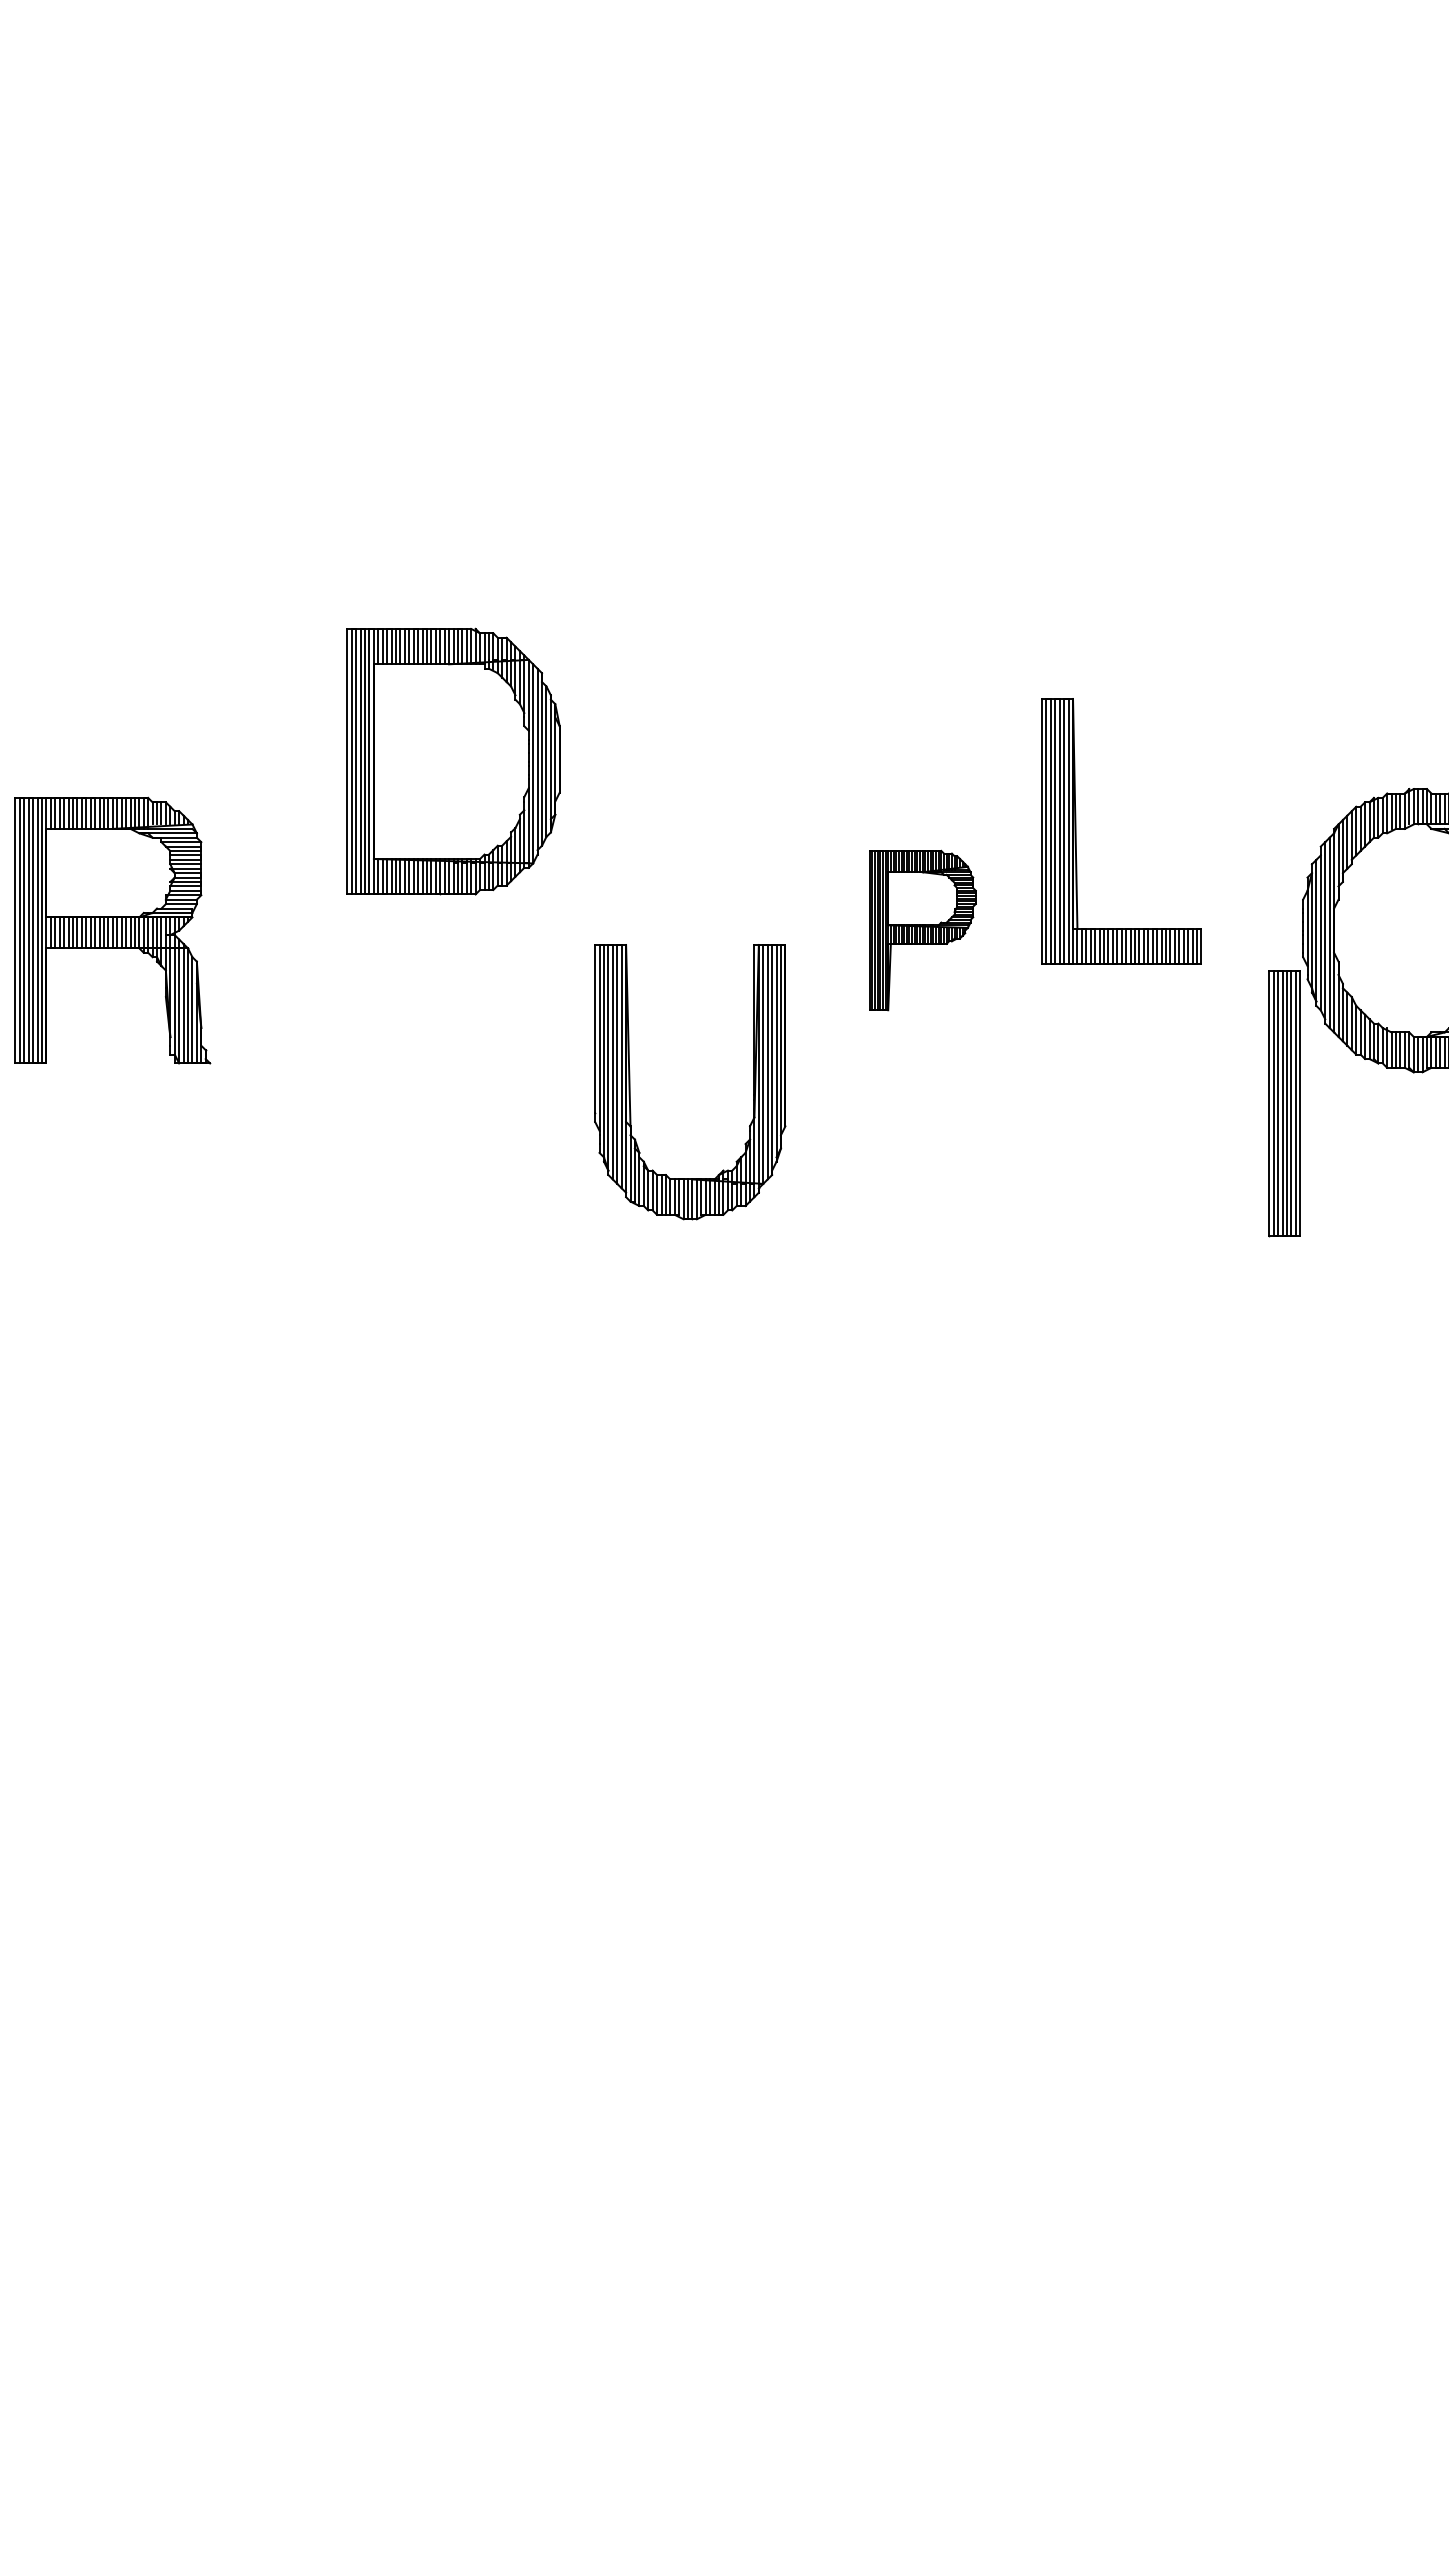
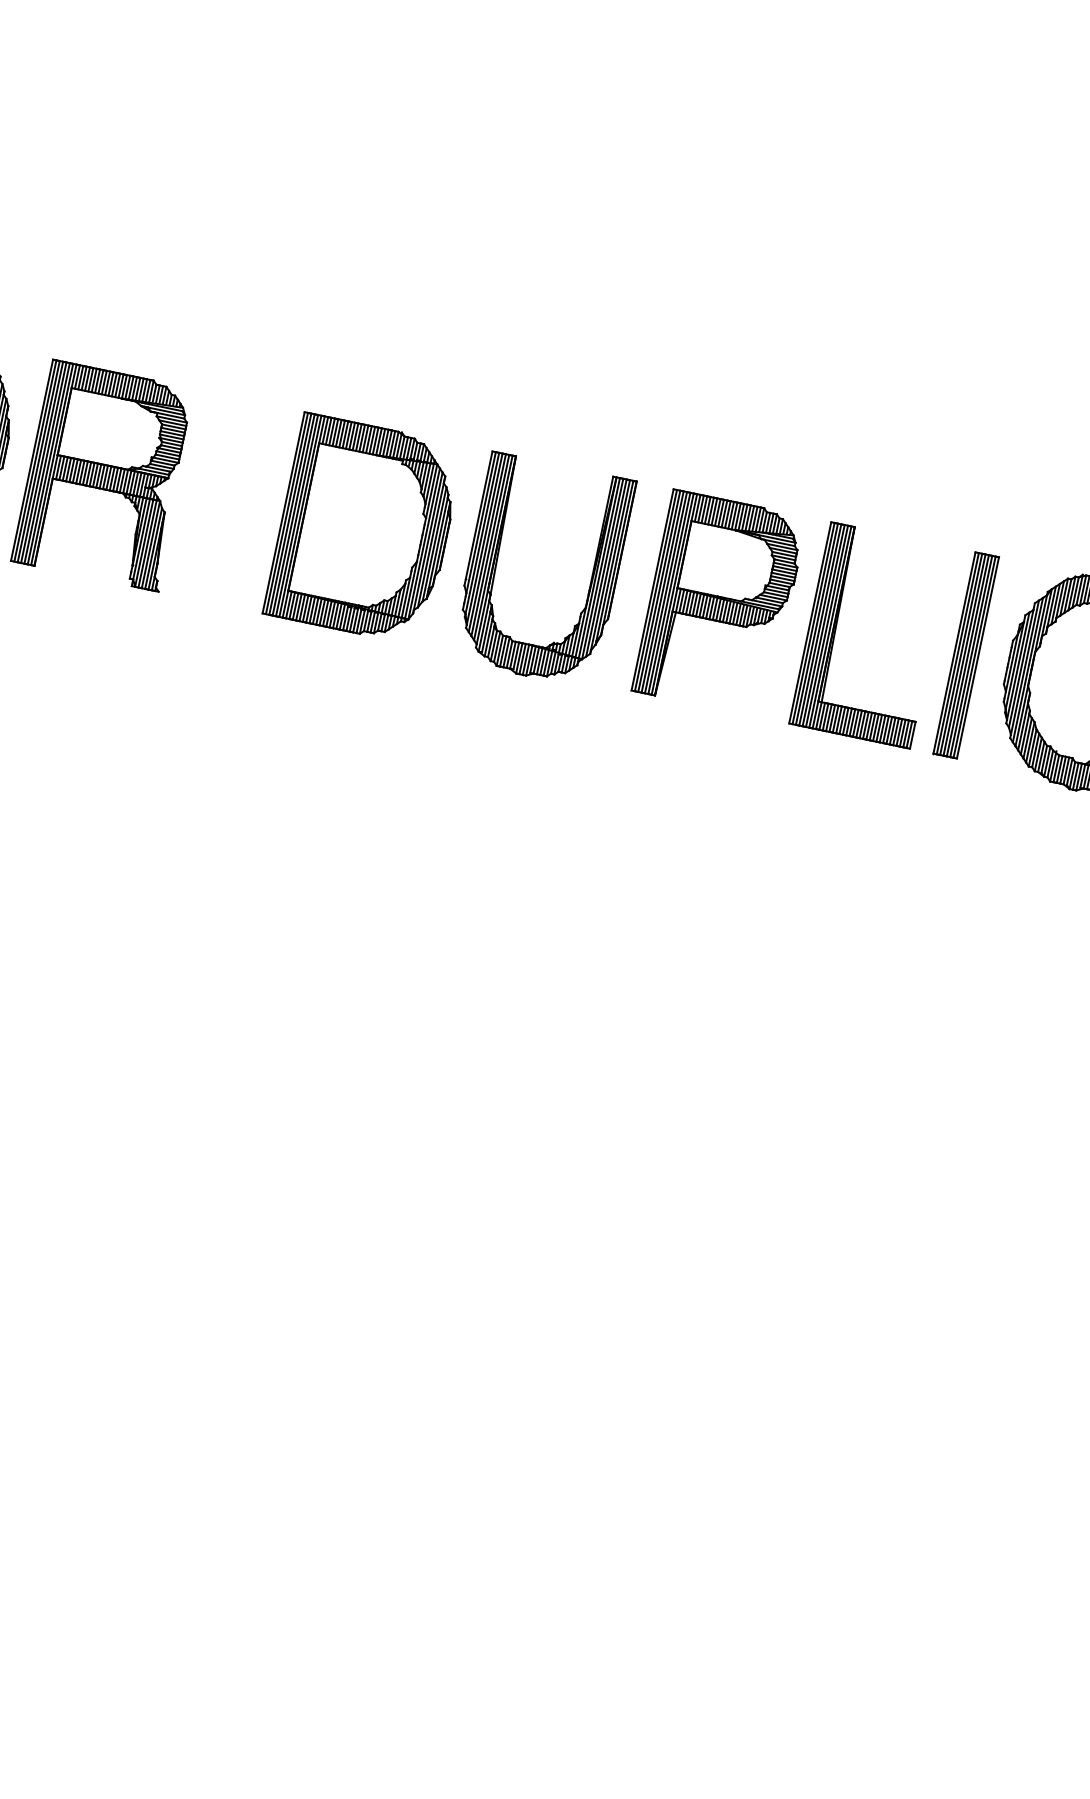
part: (453, 761) -> (364, 529), moved
part: (1076, 831) -> (836, 628), moved
part: (922, 930) -> (719, 603), size x1.67
part: (630, 1082) -> (497, 561), moved
part: (1284, 1103) -> (966, 655), moved

